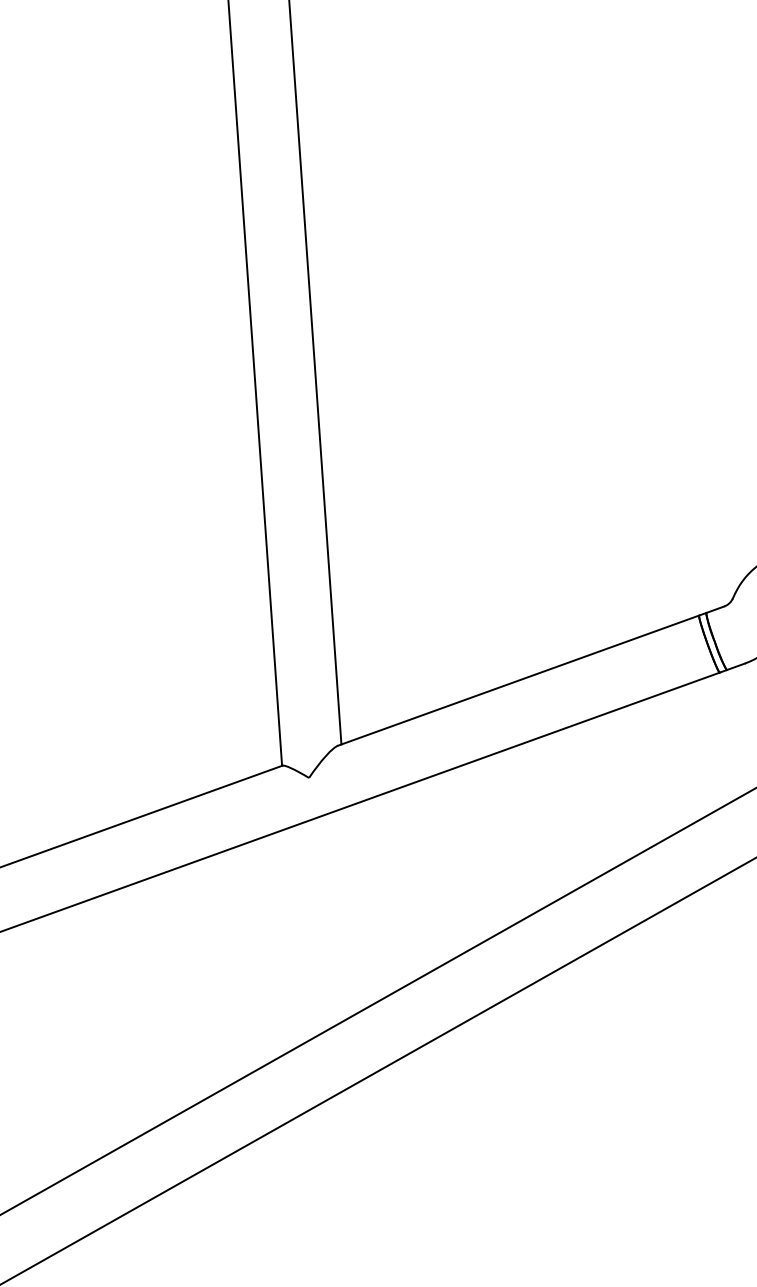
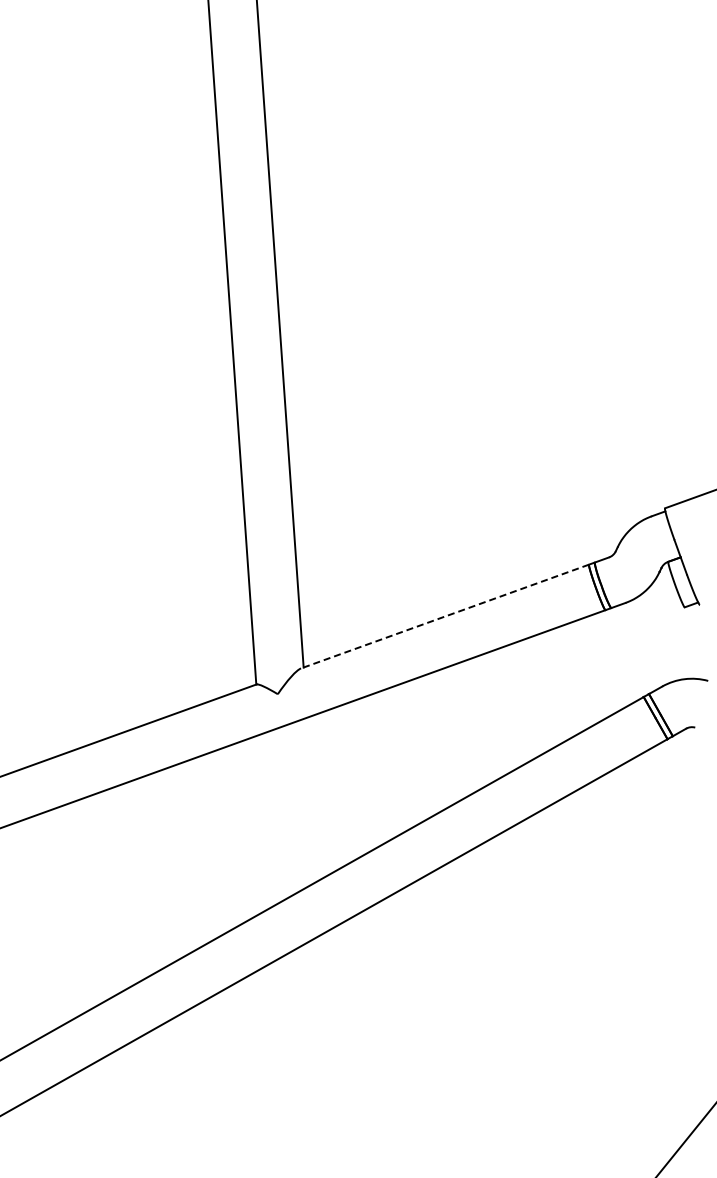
line: (517, 680) -> (444, 616), solid -> dashed

